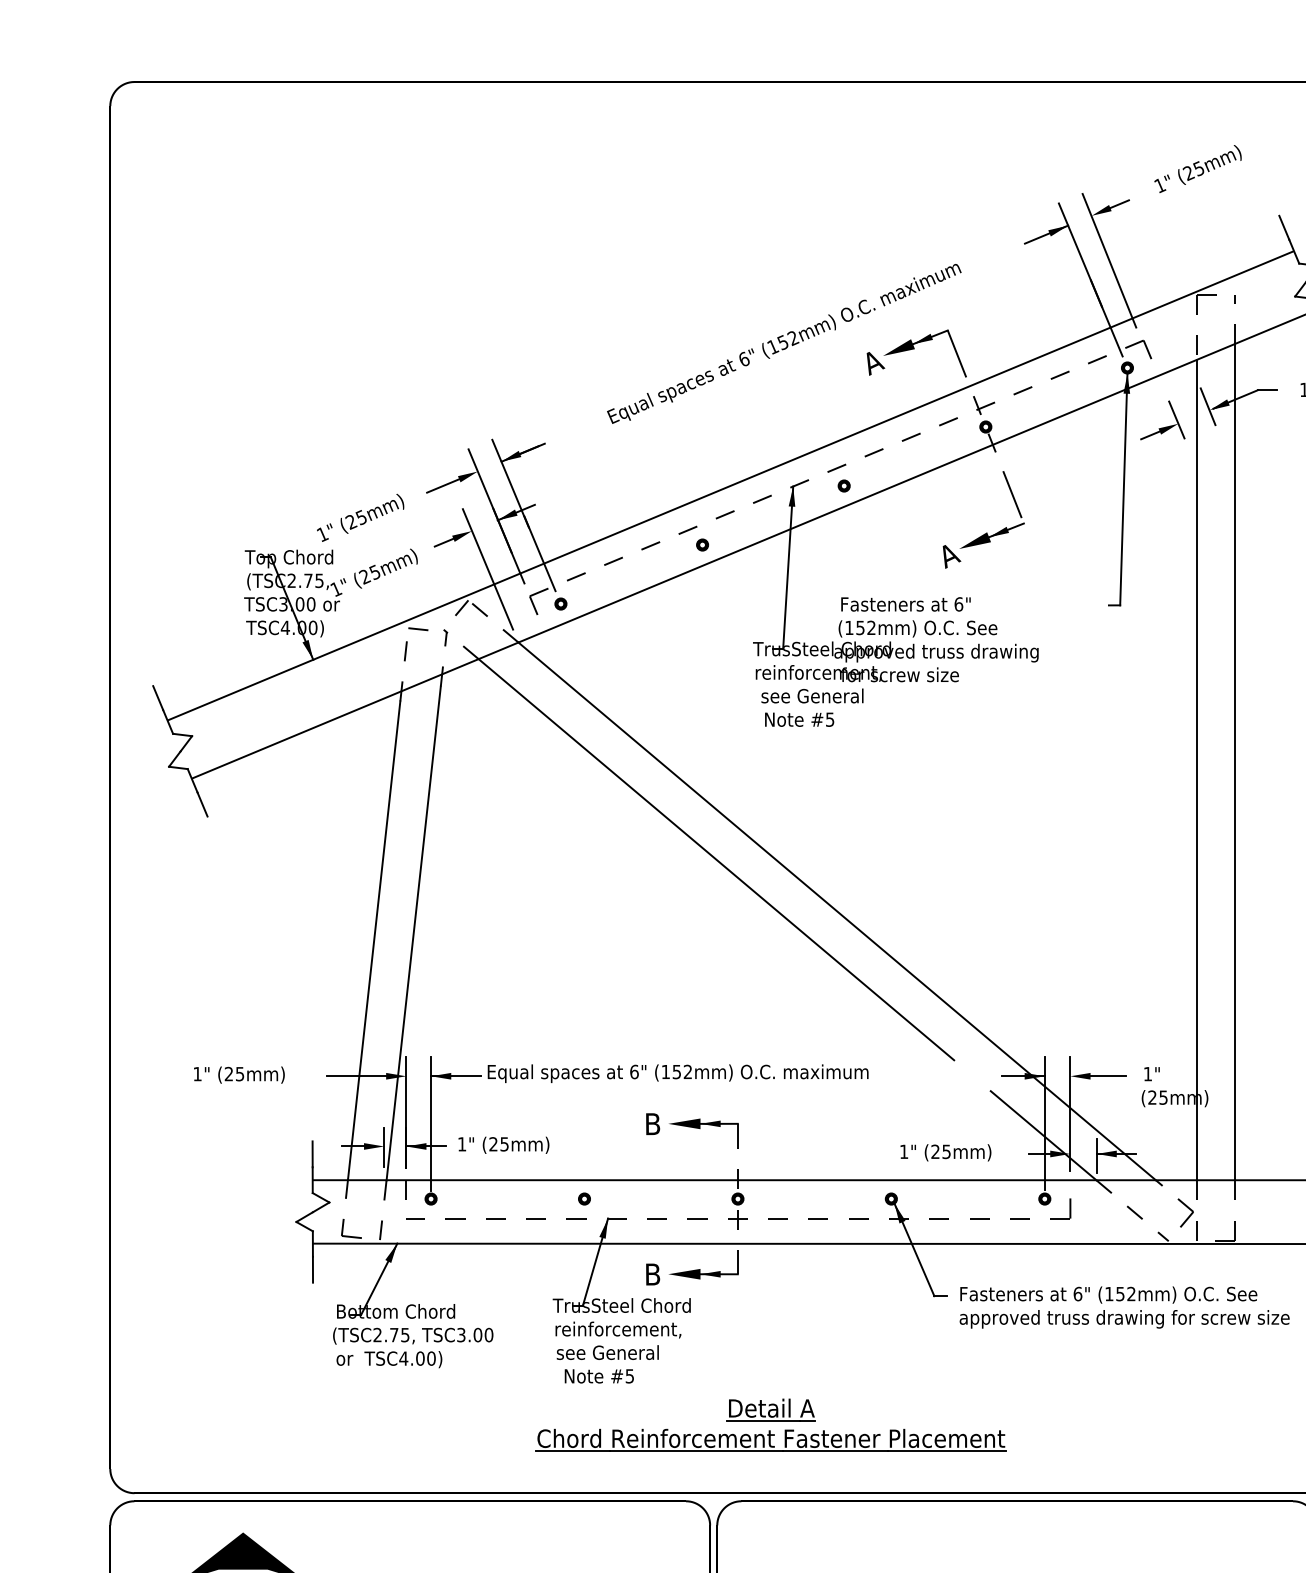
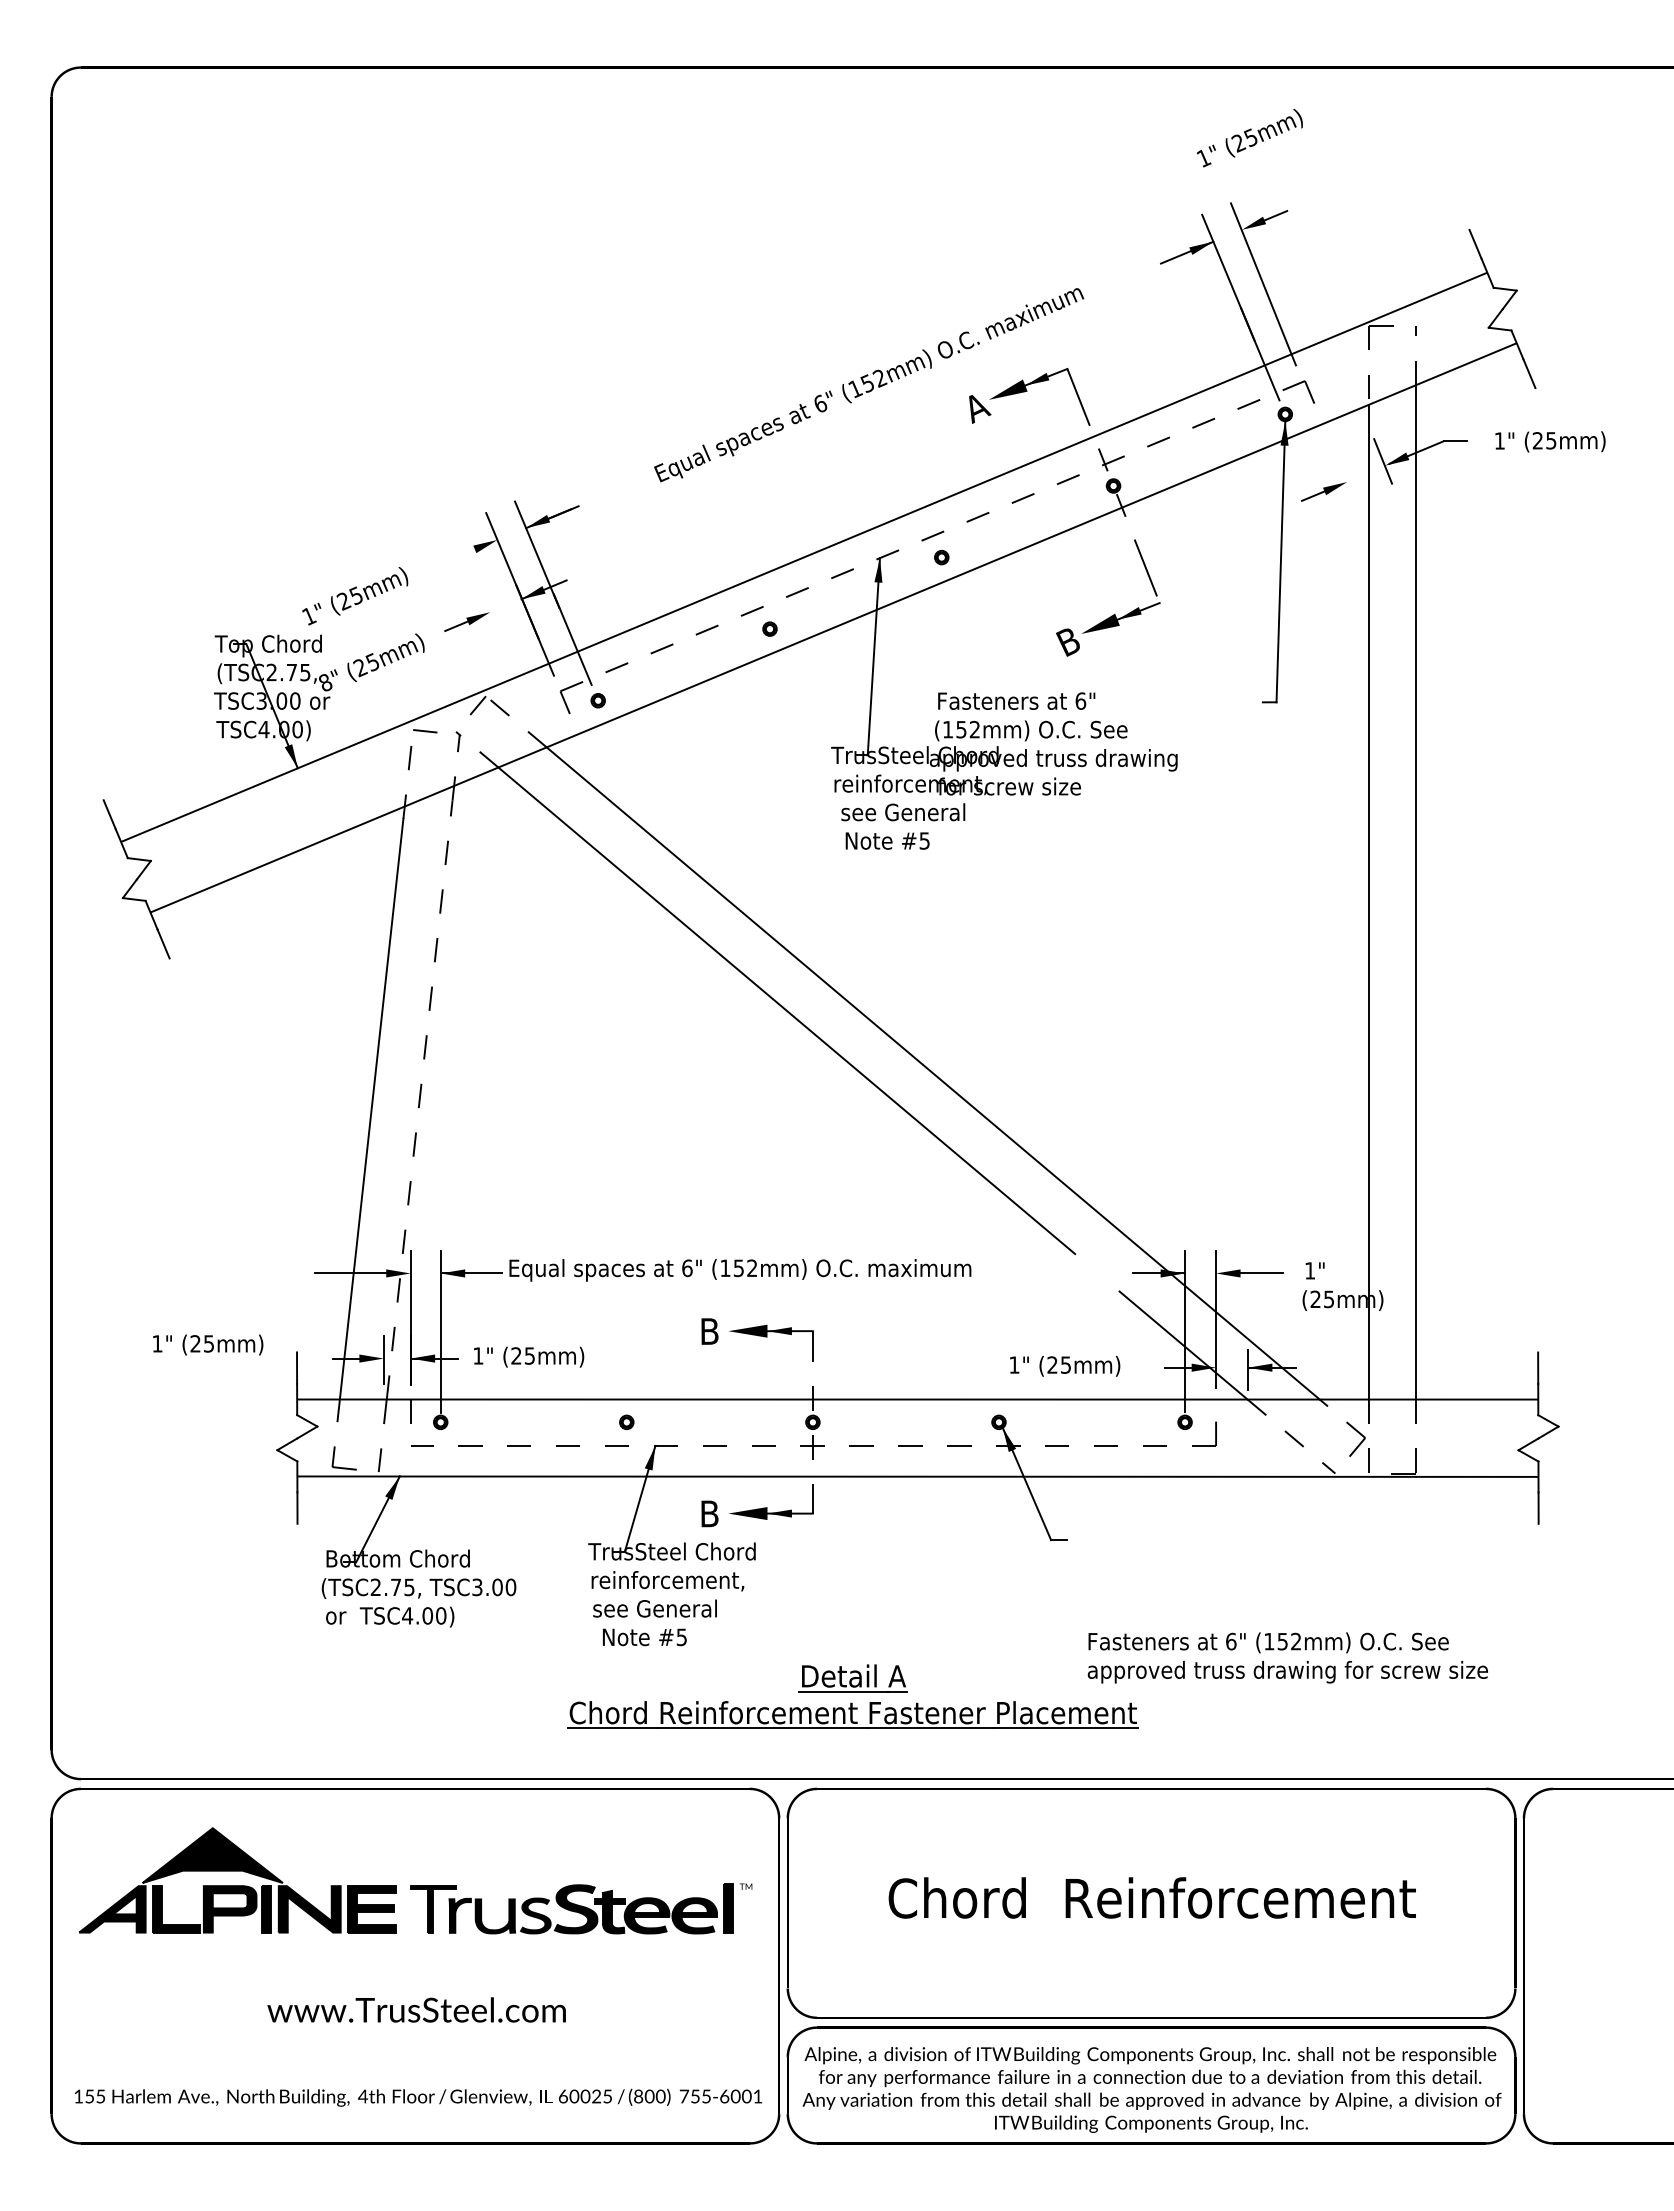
text: (1197, 169) -> (1249, 138), moved
line: (1176, 420) -> (1344, 477), removed
line: (442, 485) -> (454, 557), removed
text: (949, 556) -> (1069, 642), A -> B
line: (487, 569) -> (509, 658), removed
text: (336, 589) -> (325, 682), 1" -> 8"
line: (413, 932) -> (419, 1099), solid -> dashed
text: (239, 1074) -> (208, 1344), moved
text: (1124, 1307) -> (1287, 1657), moved

